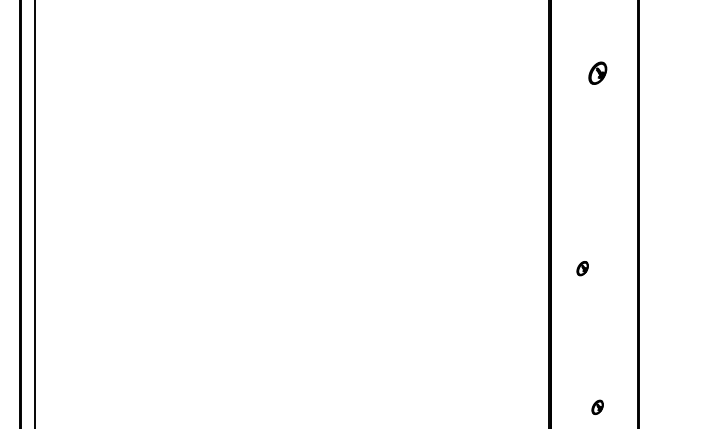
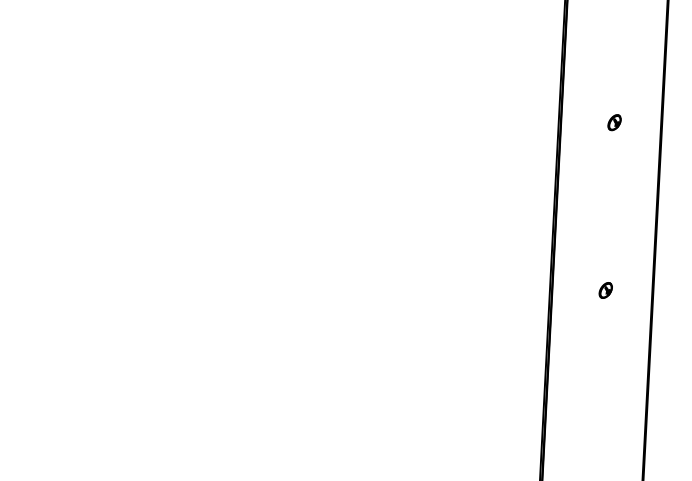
part: (597, 72) -> (614, 121), size x0.62
part: (582, 268) -> (605, 290), moved

